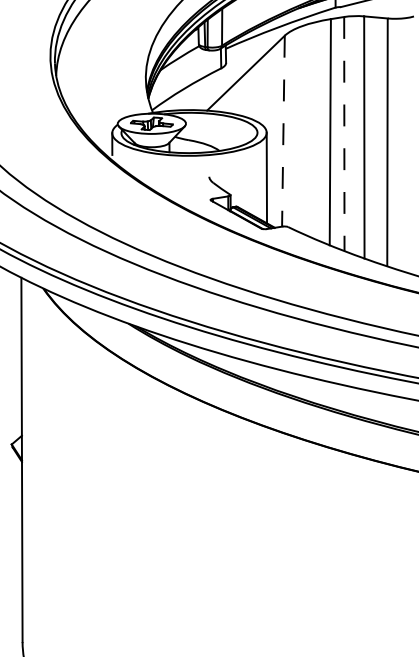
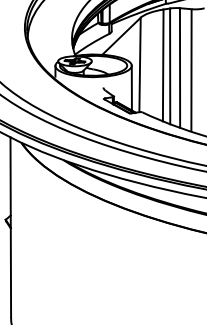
line: (284, 132) -> (140, 65), dashed -> solid
line: (345, 134) -> (170, 66), dashed -> solid

